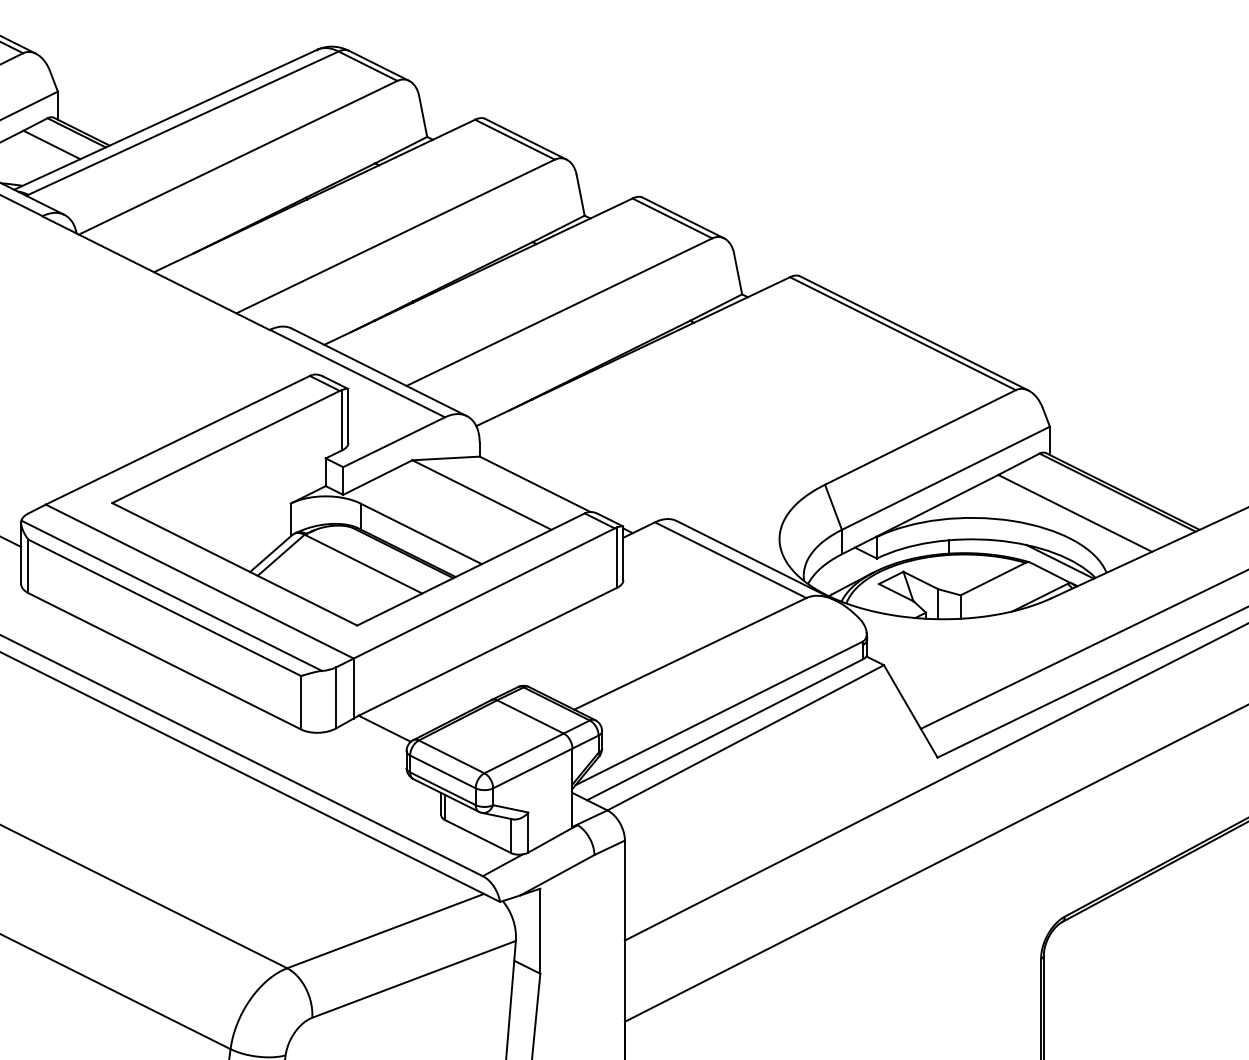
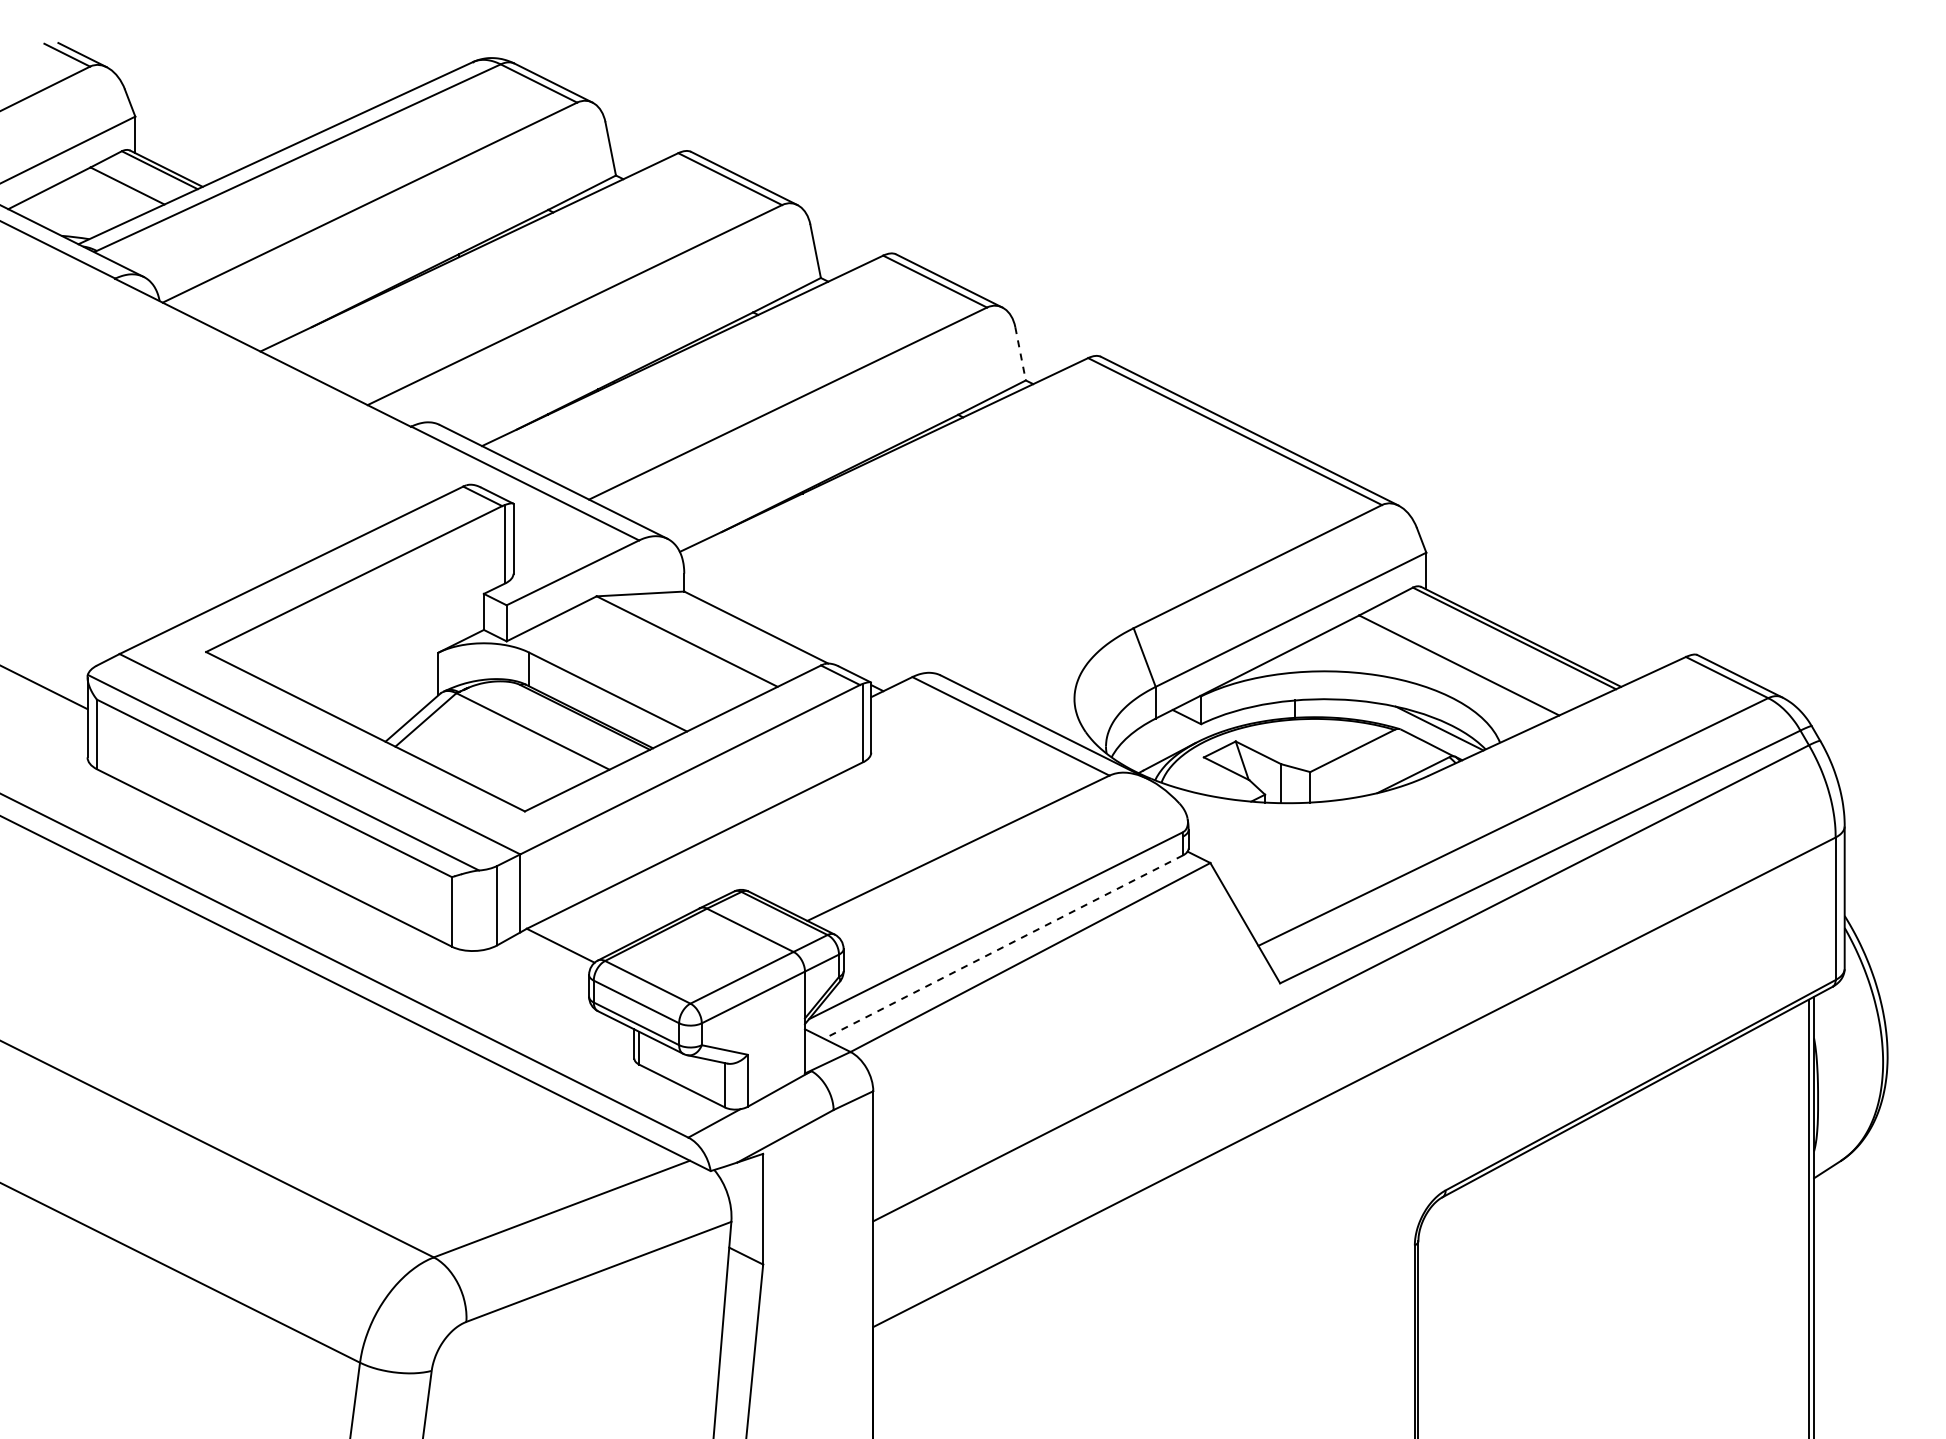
line: (738, 274) -> (1020, 354), solid -> dashed
line: (724, 730) -> (1003, 947), solid -> dashed

